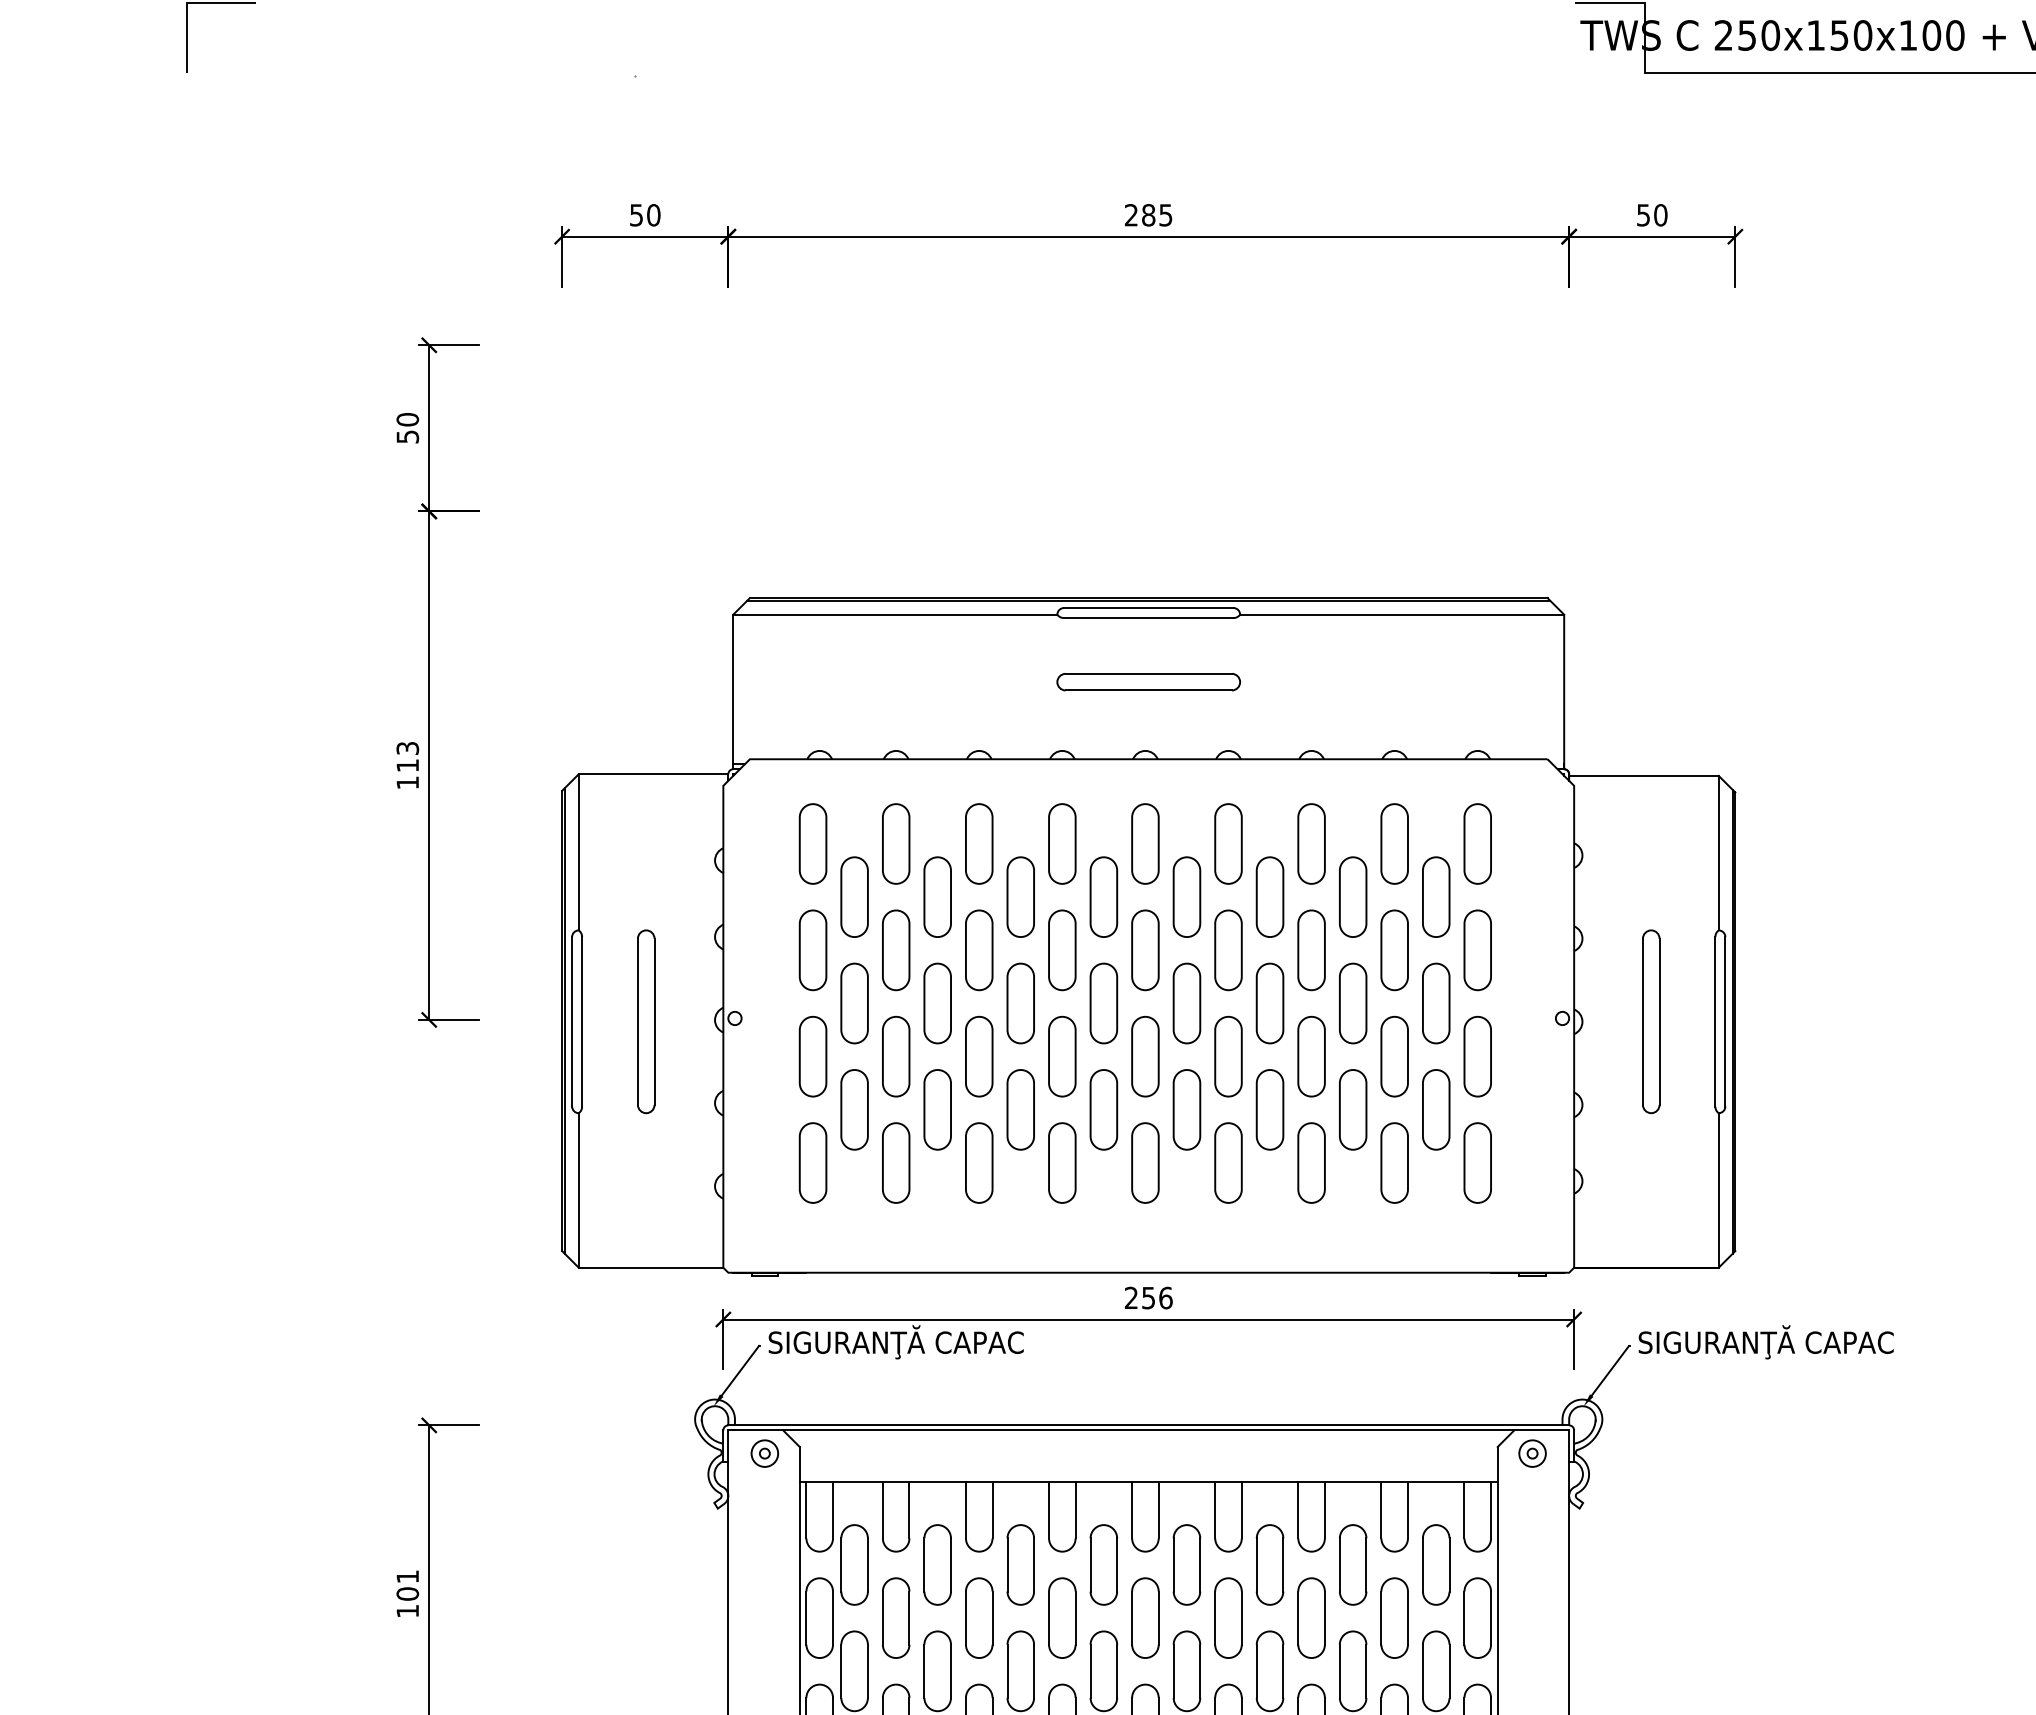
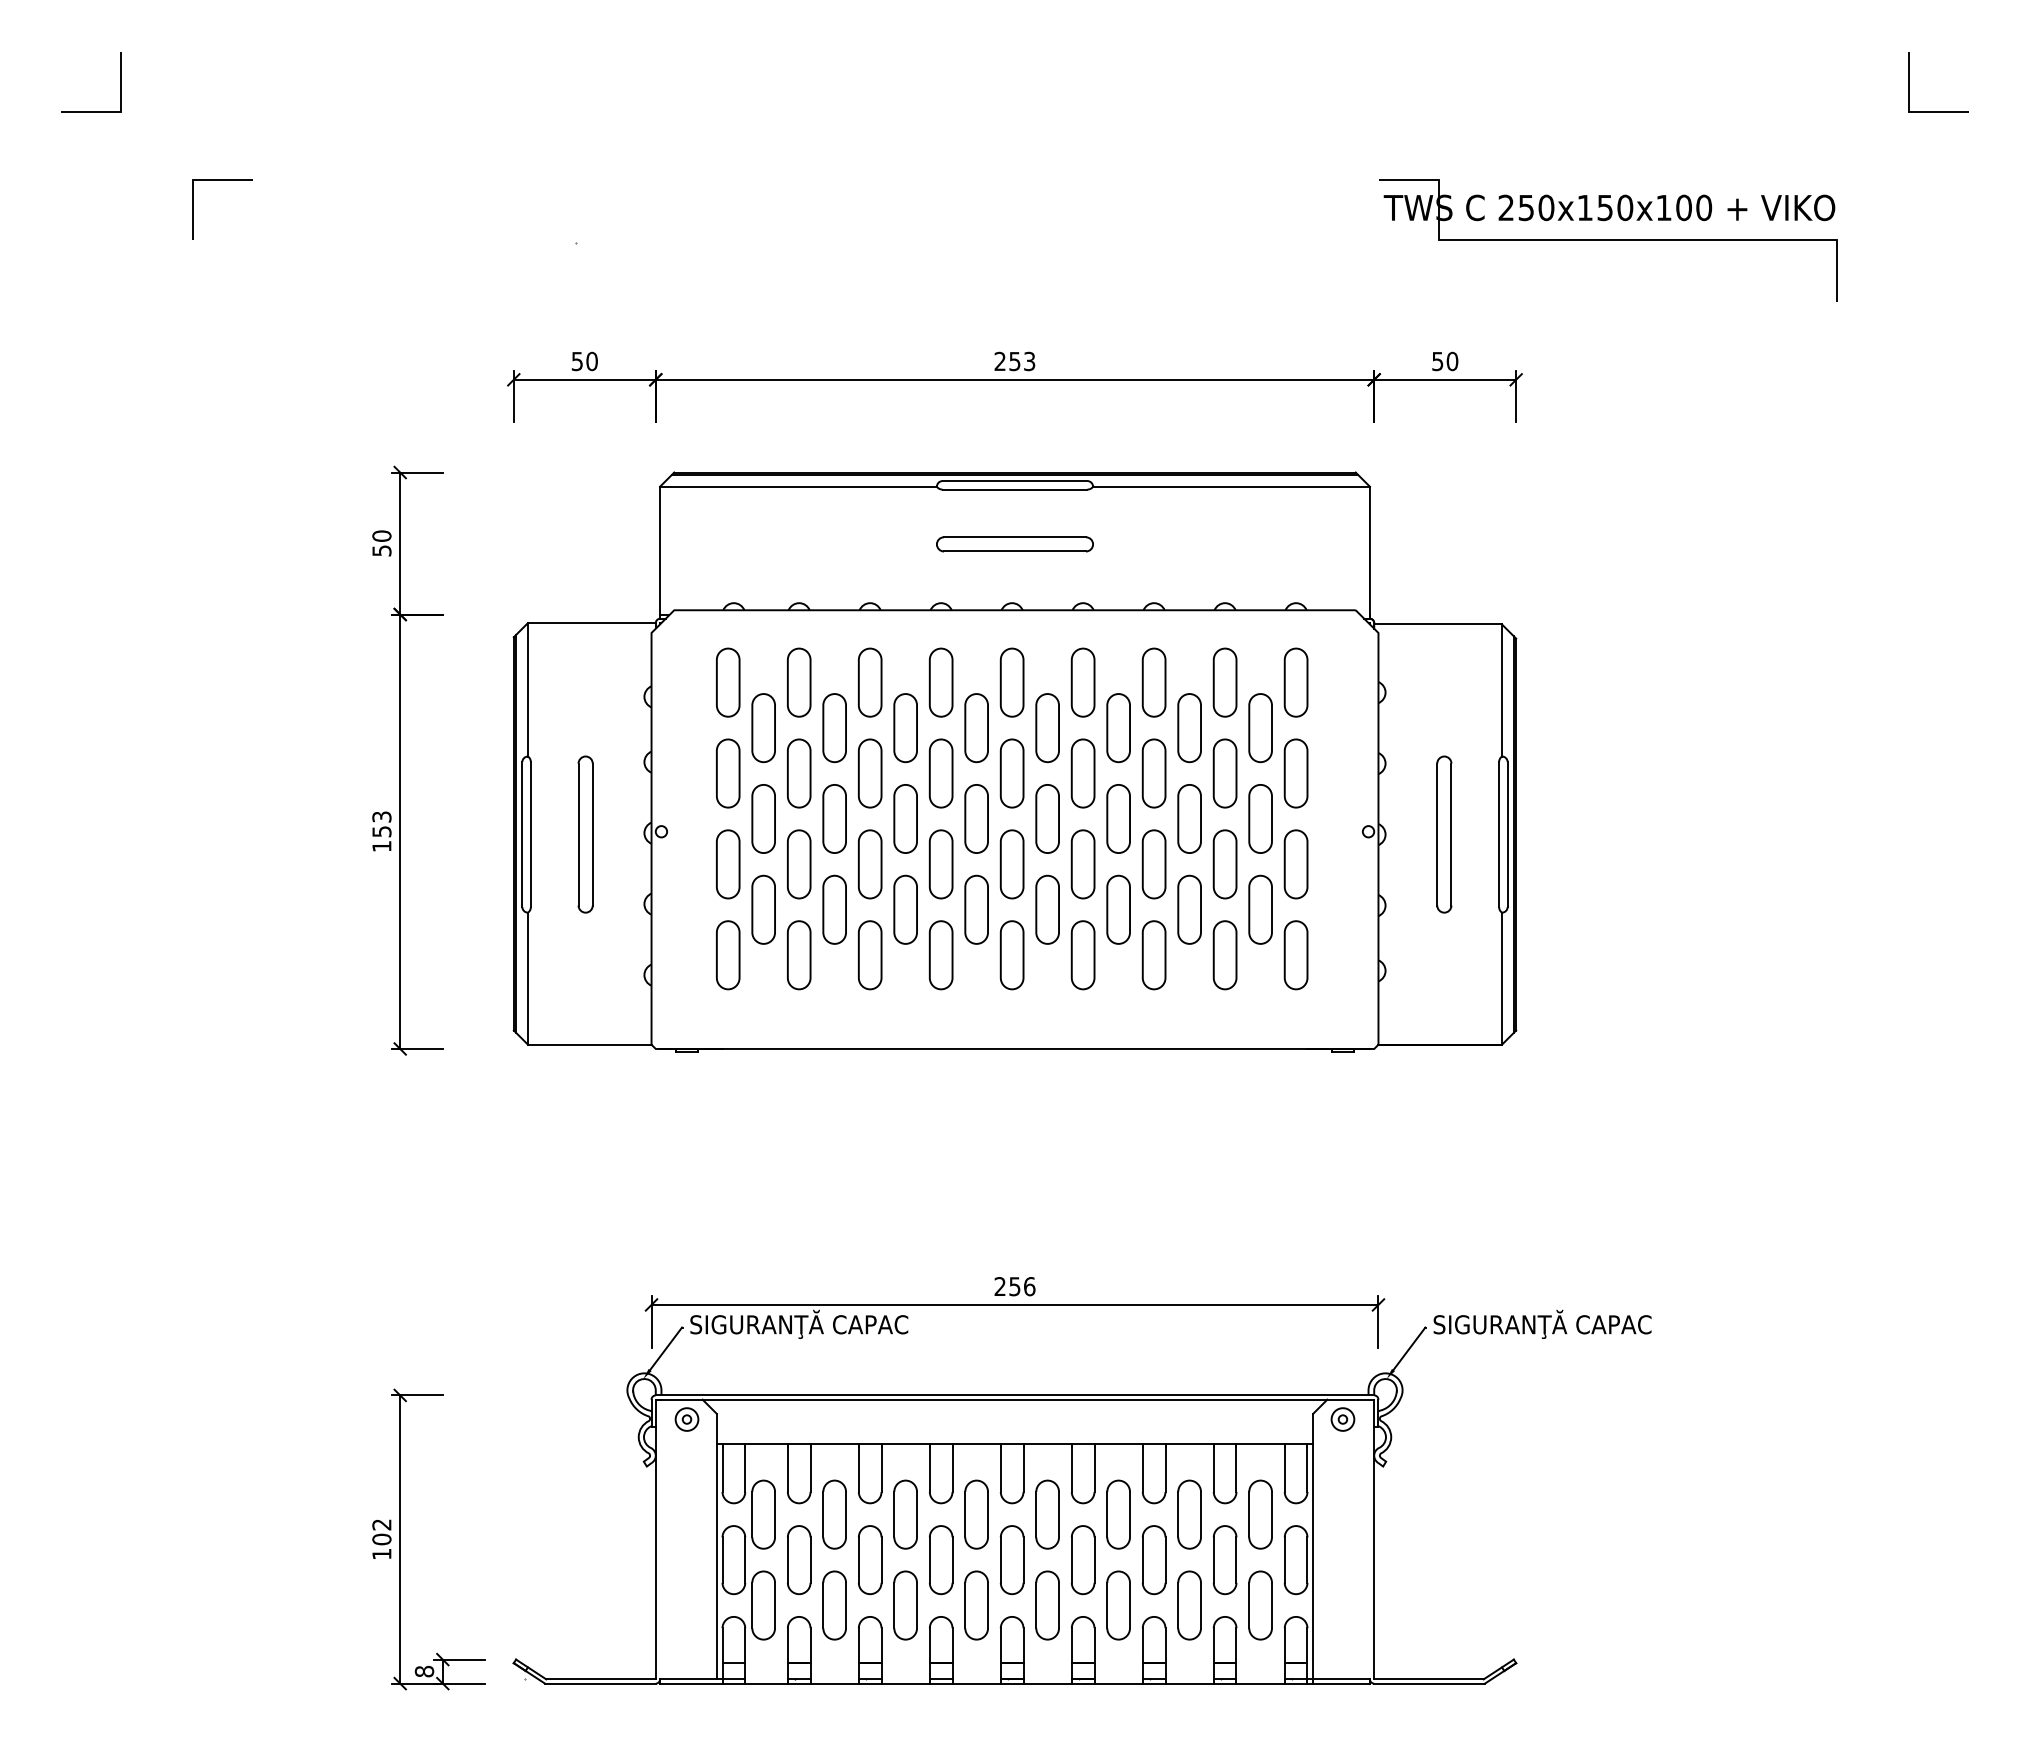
text: (1157, 215) -> (1022, 361), 285 -> 253
text: (407, 765) -> (381, 831), 113 -> 153
part: (1148, 936) -> (1014, 761), moved
text: (407, 1576) -> (381, 1524), 101 -> 102

